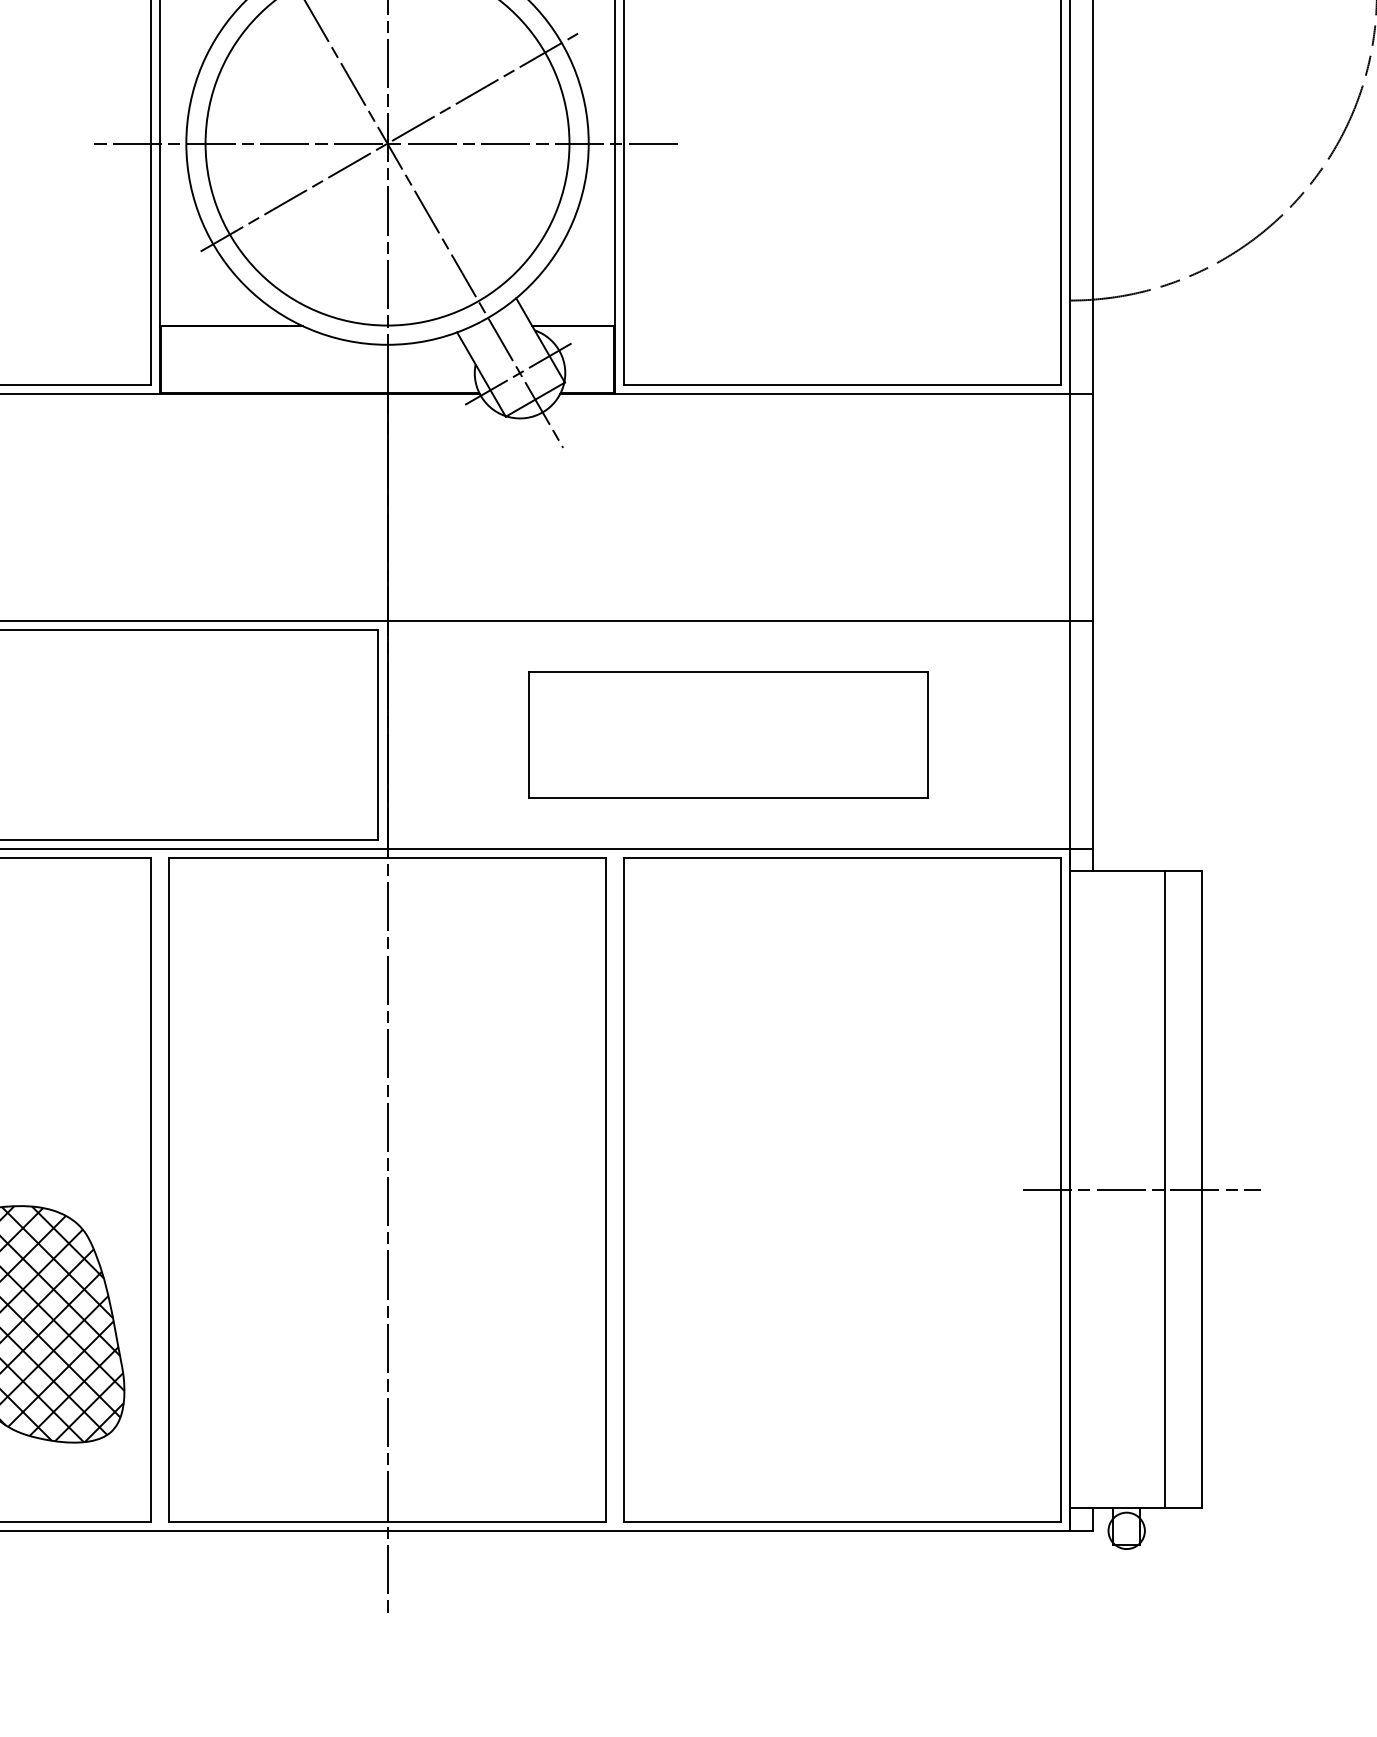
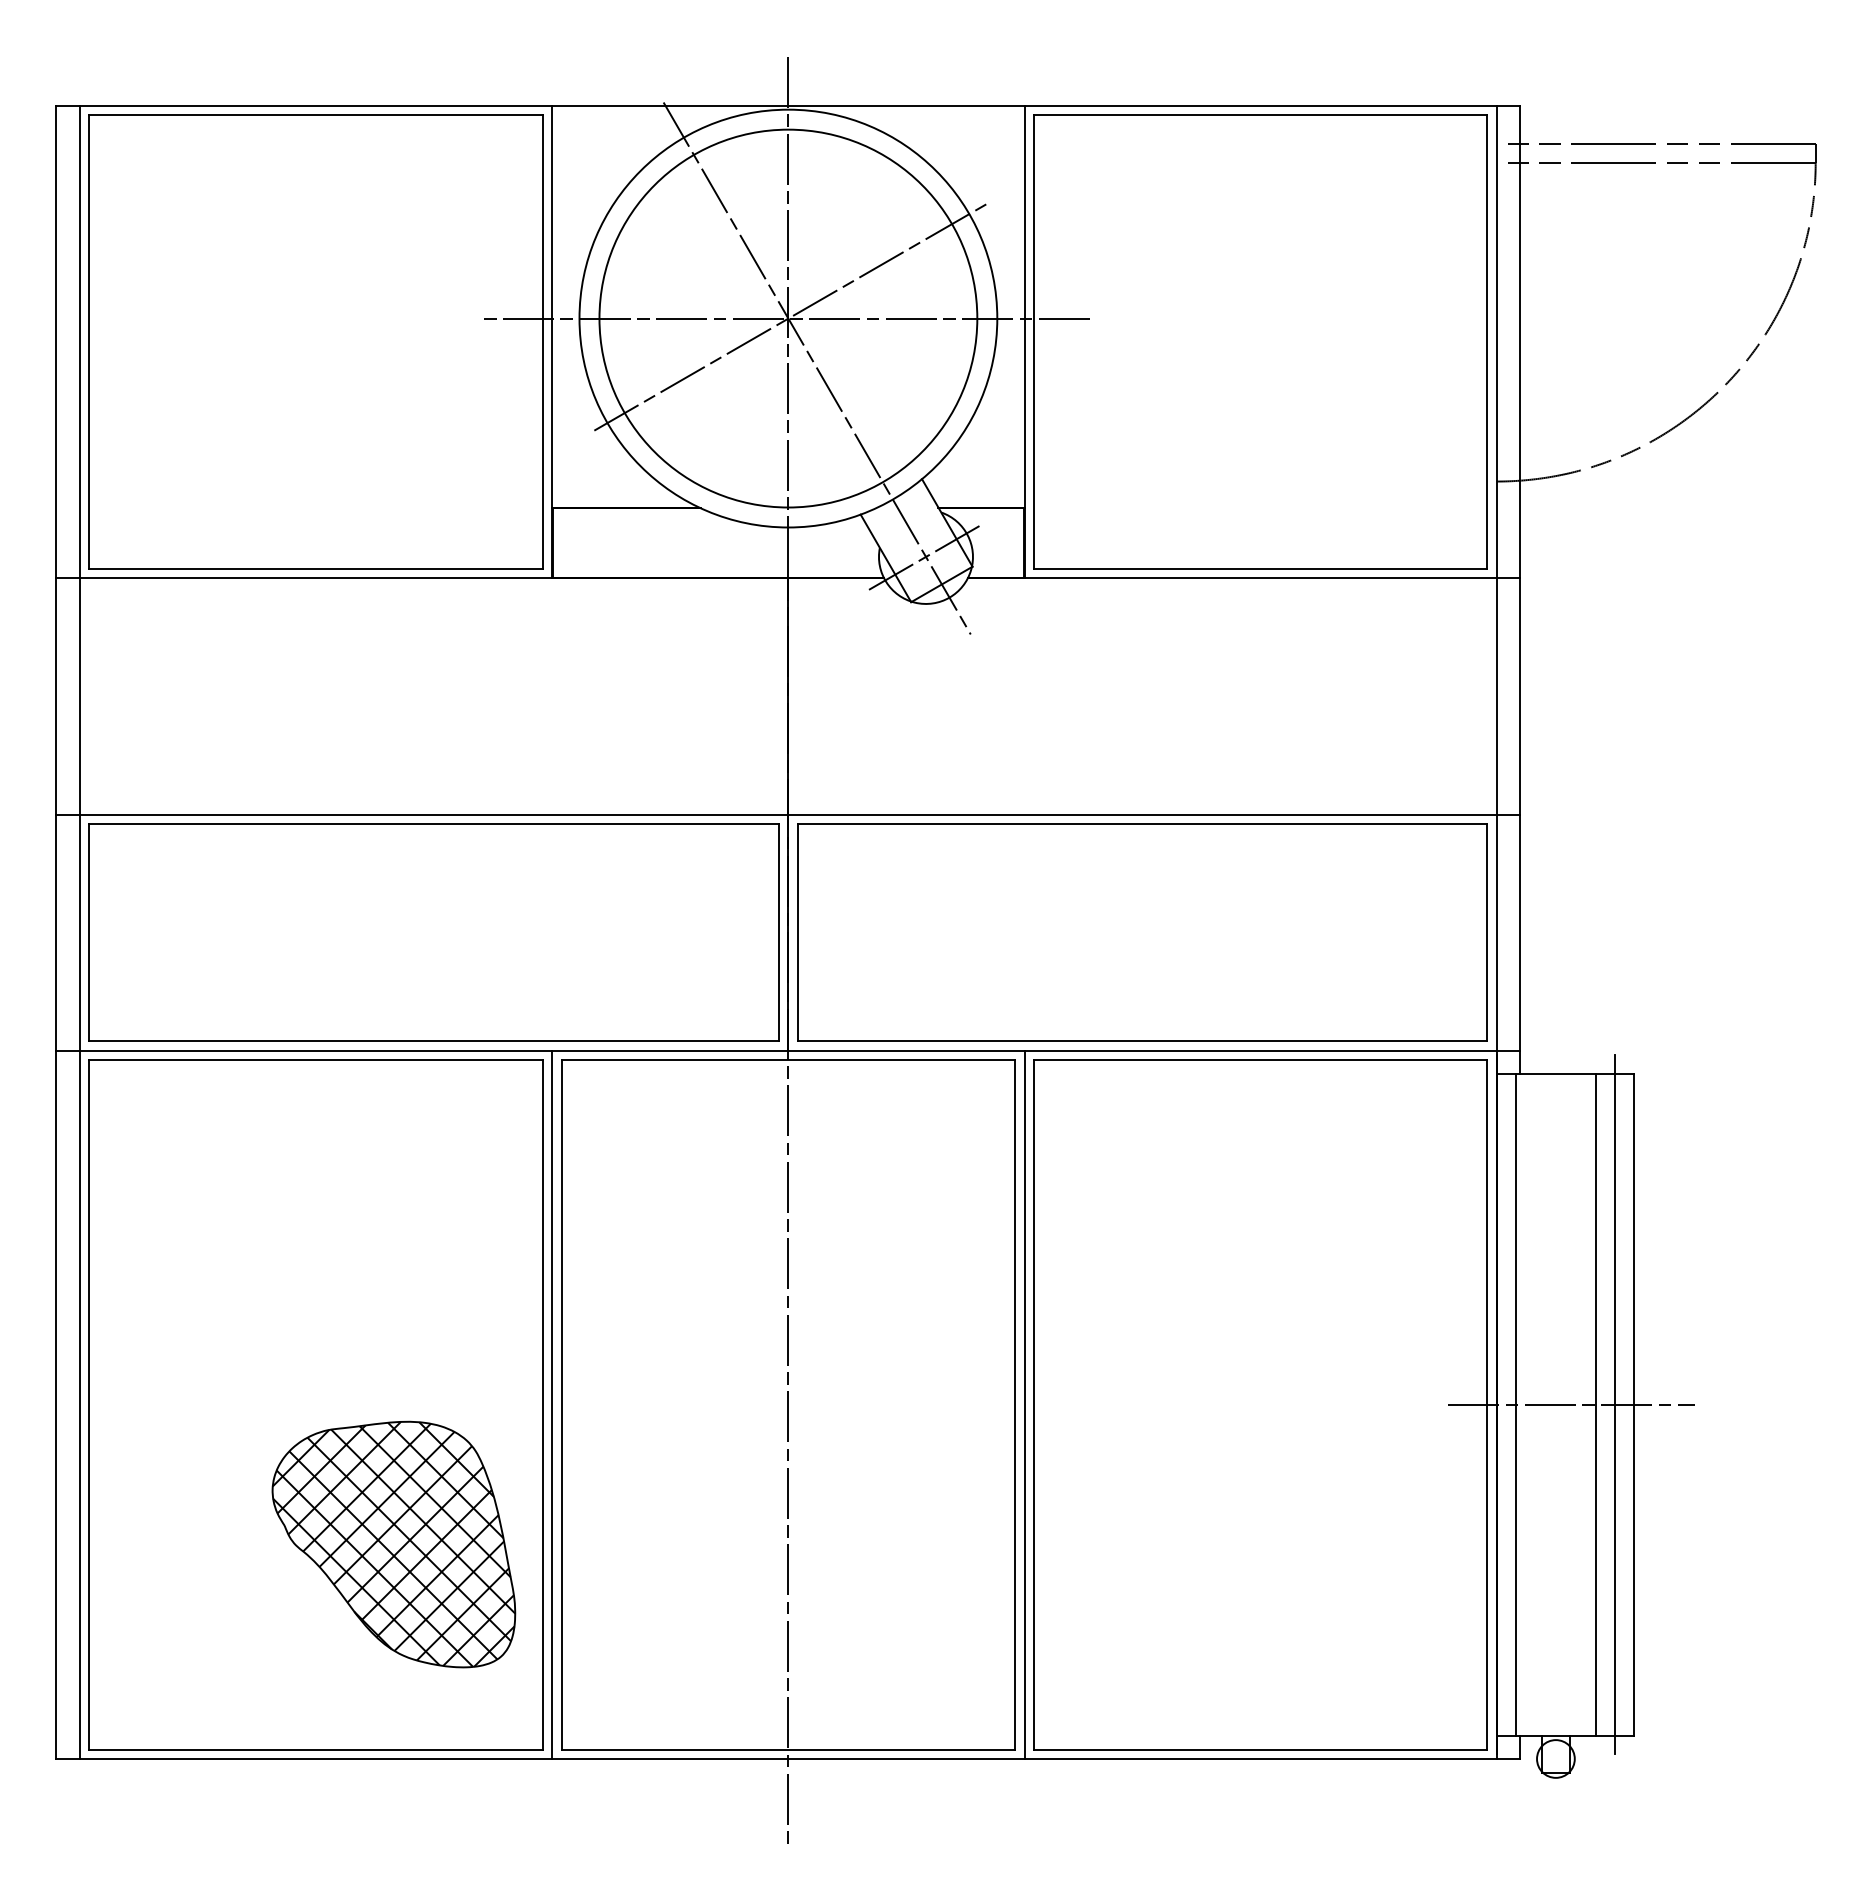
part: (728, 734) -> (1142, 932), size x1.67
line: (160, 1189) -> (552, 1404), added
line: (614, 1189) -> (1024, 1404), added
line: (1087, 1189) -> (1515, 1404), added
line: (1183, 1189) -> (1614, 1404), added

